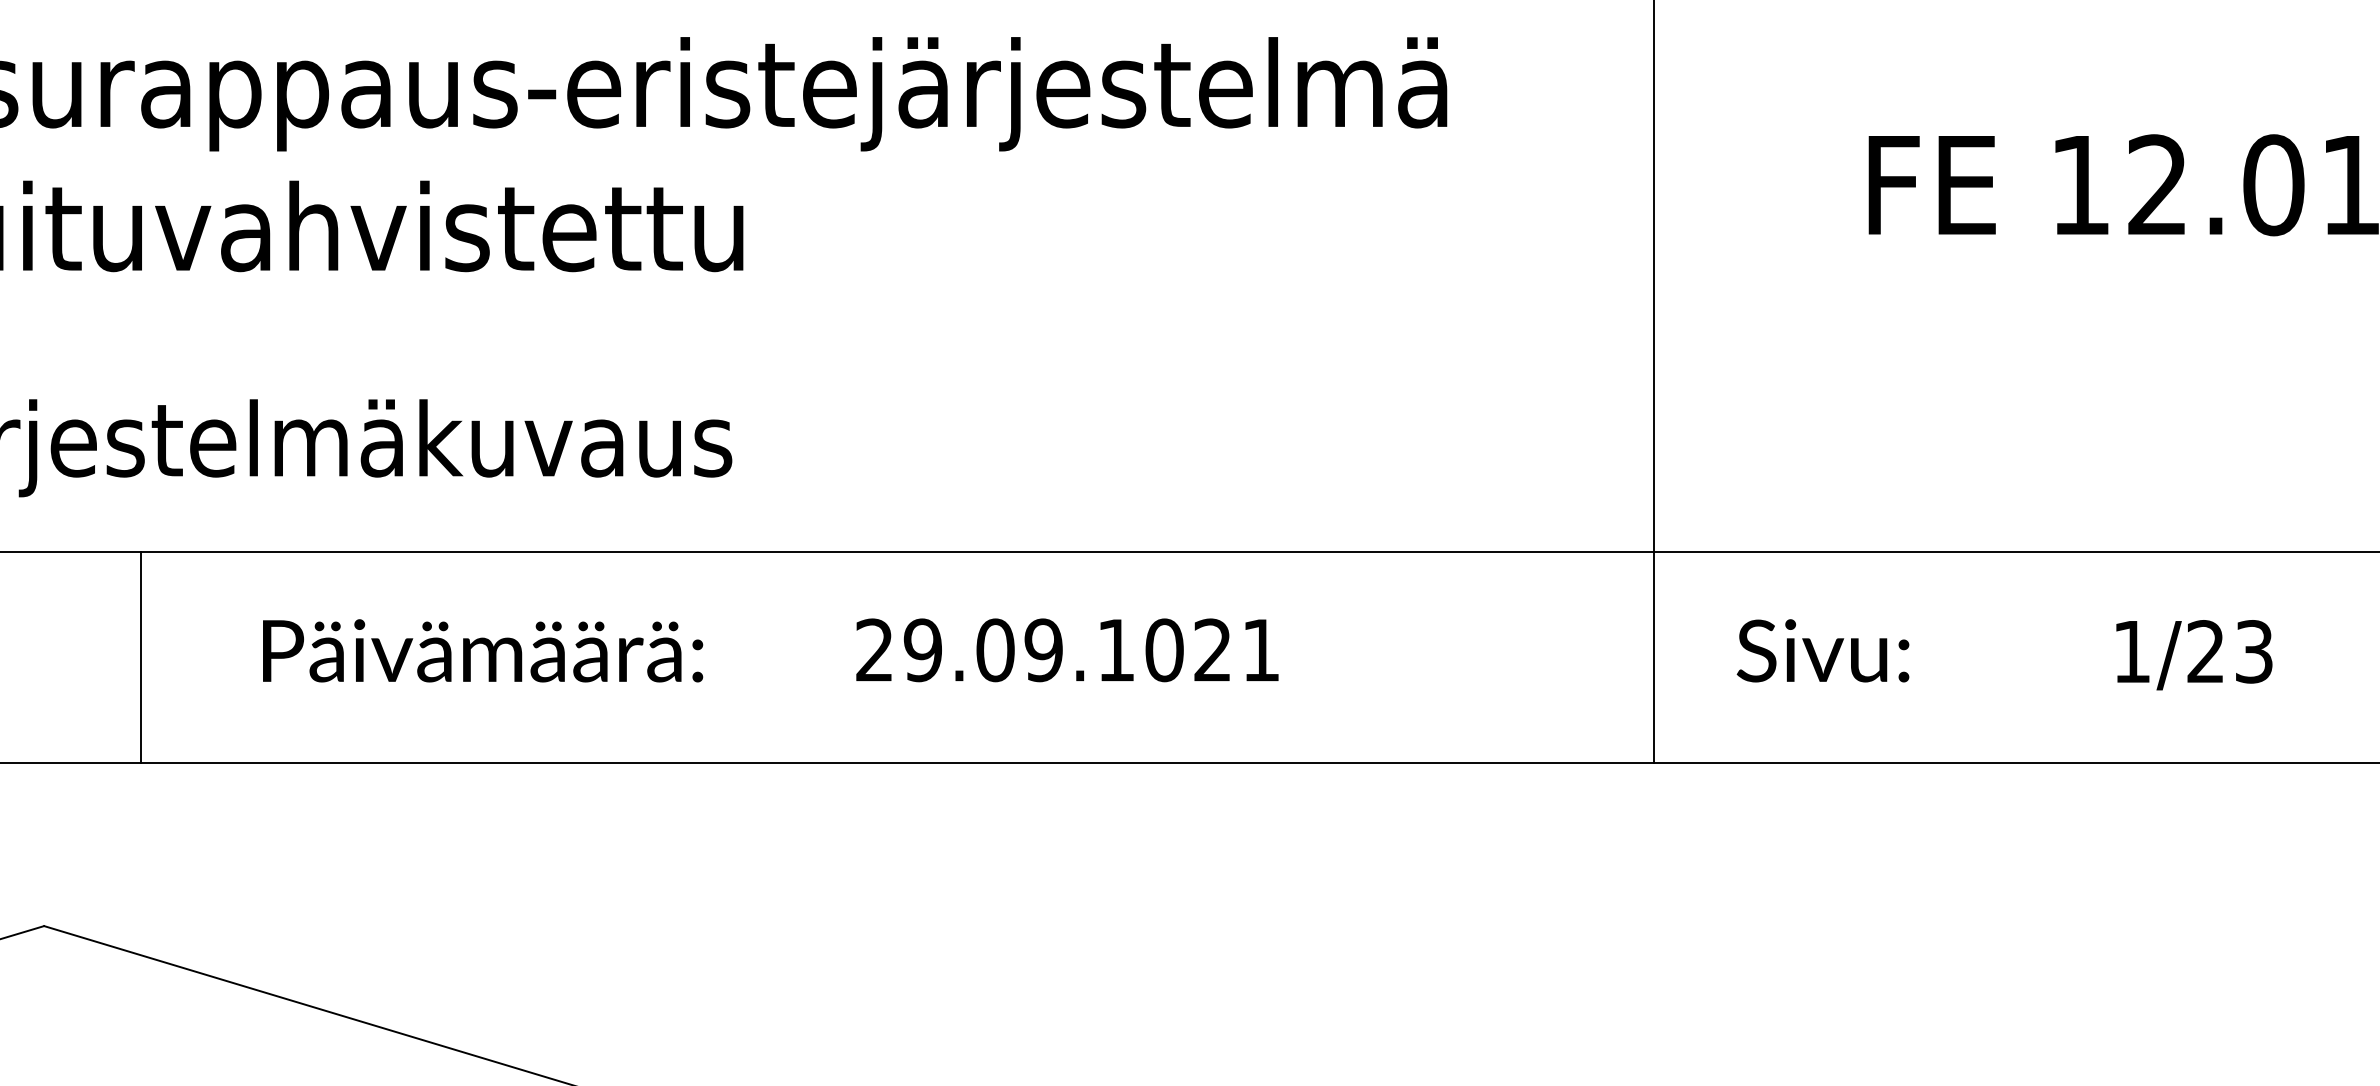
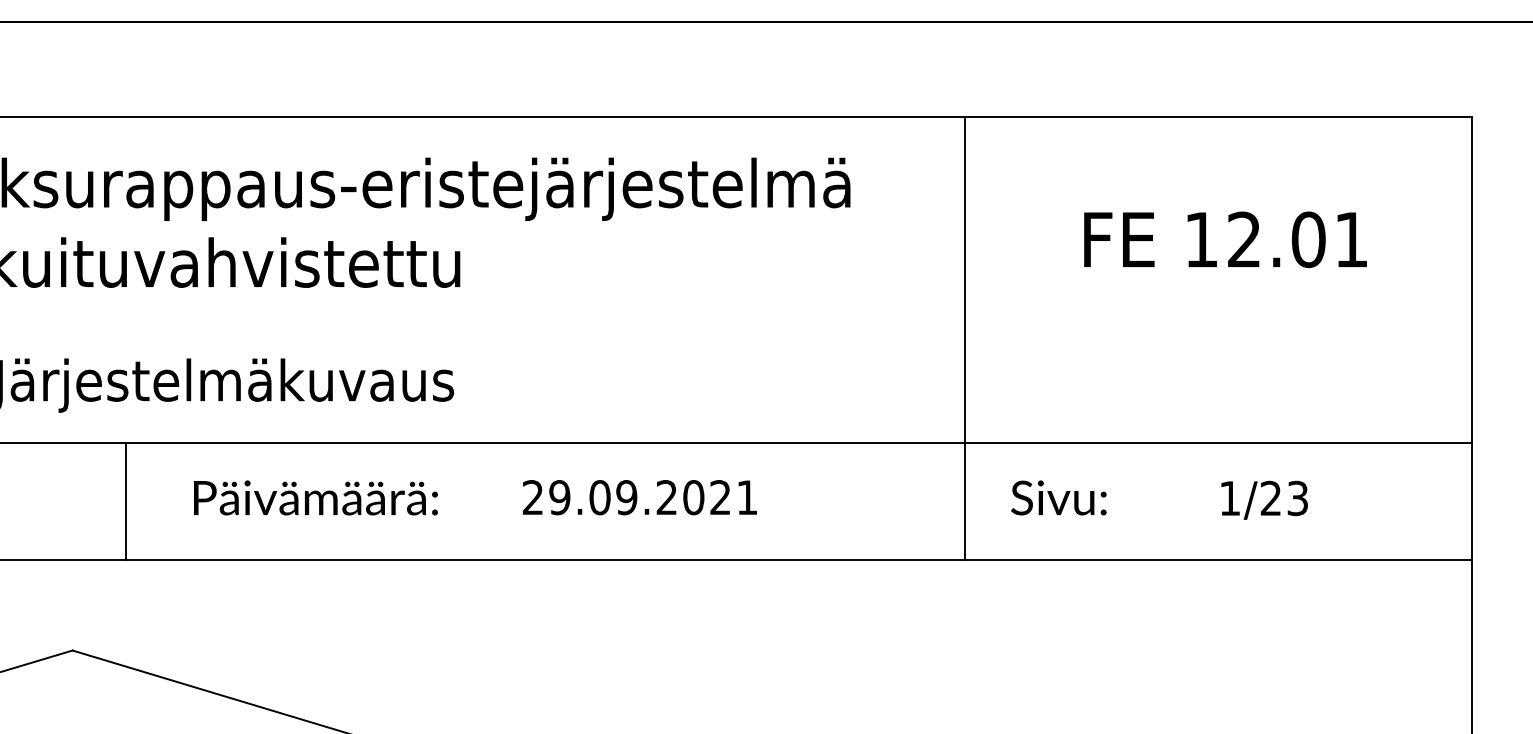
text: (1115, 650) -> (666, 497), 29.09.1021 -> 29.09.2021

